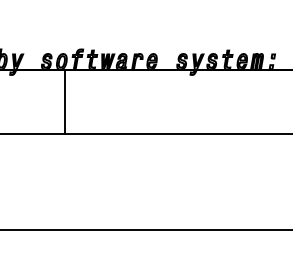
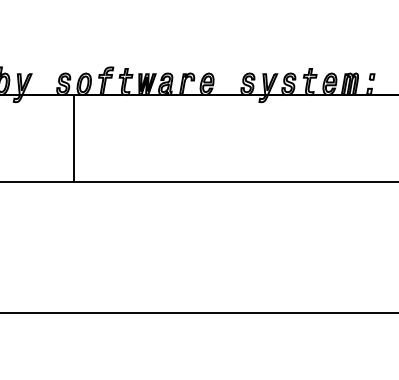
line: (65, 101) -> (74, 138), moved

